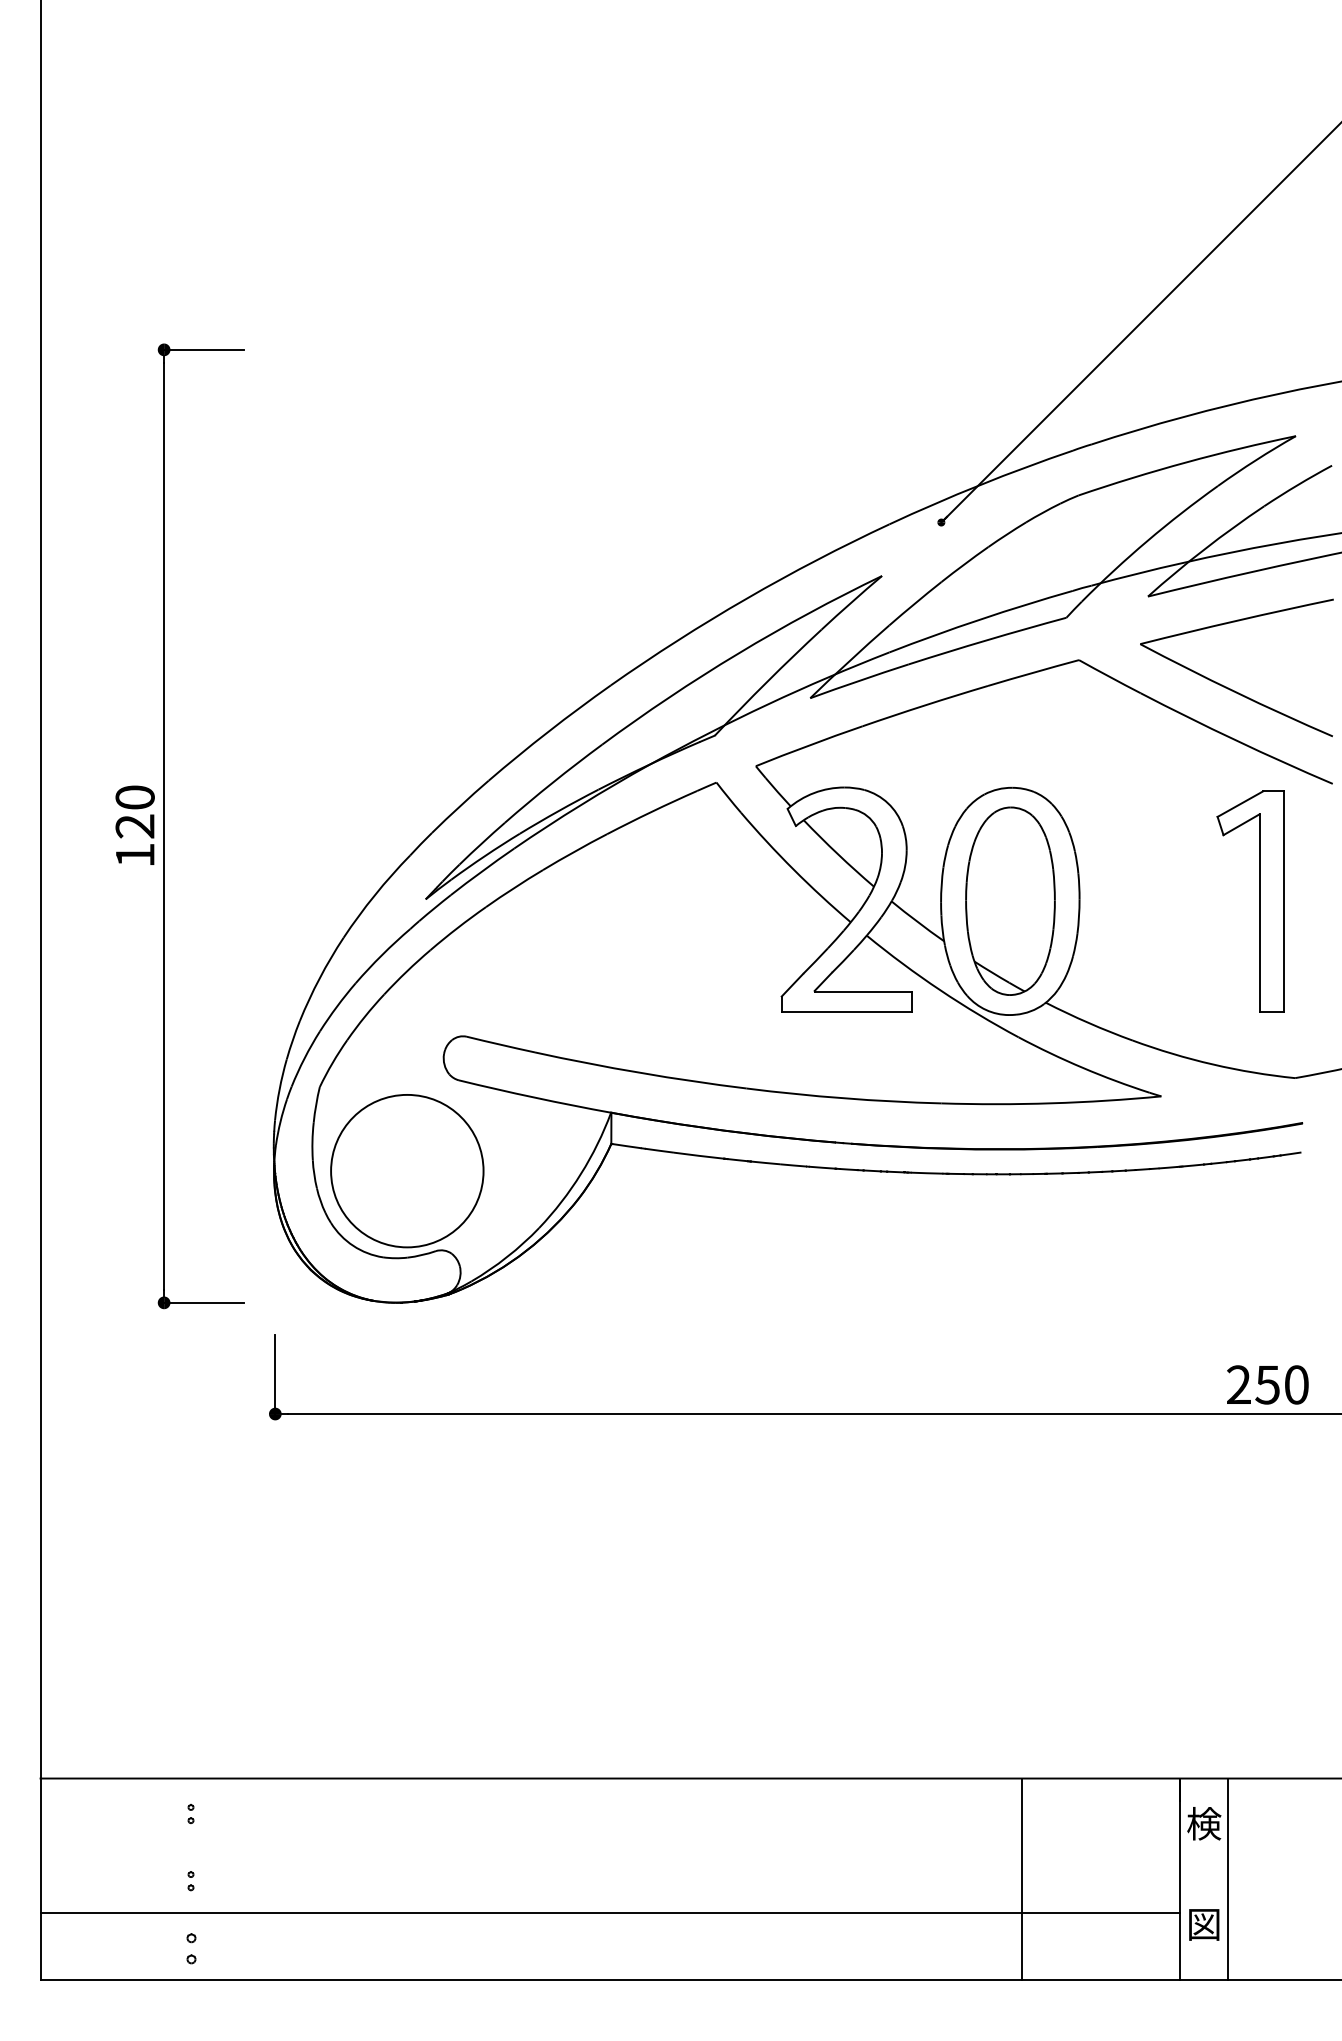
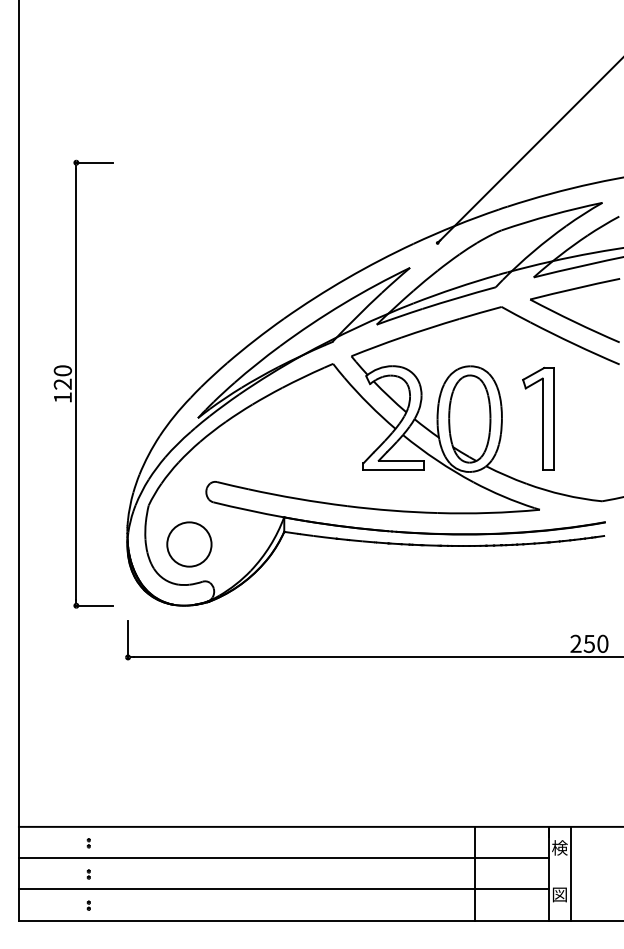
part: (1250, 900) -> (538, 418), moved
circle: (407, 1171) -> (189, 544), size x0.62
line: (609, 1846) -> (283, 858), added
part: (190, 1947) -> (88, 905), size x0.62

